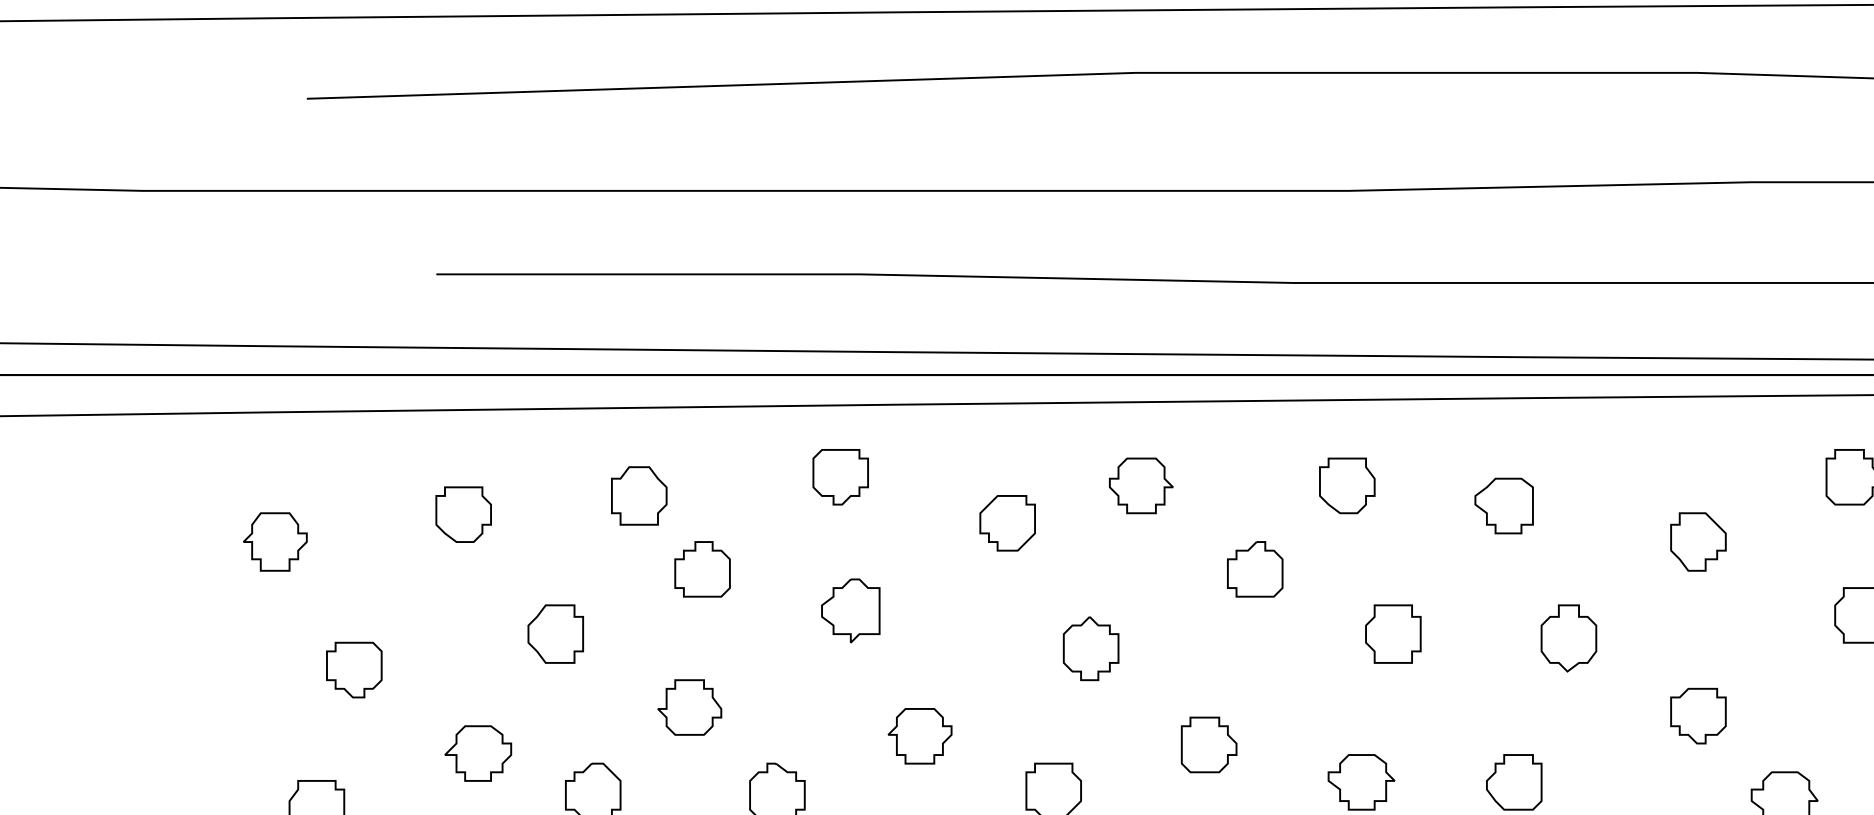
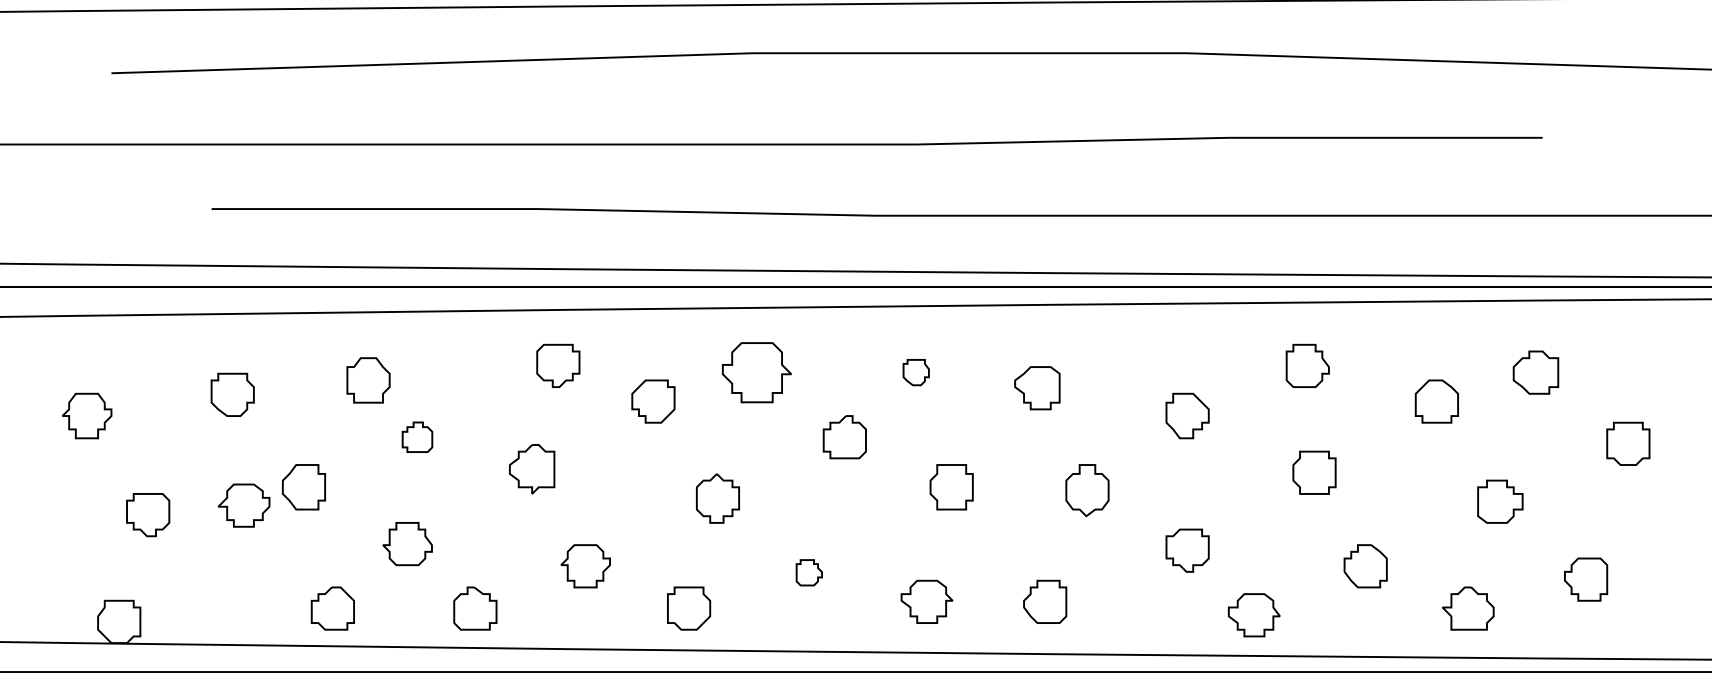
part: (840, 476) -> (558, 365), moved
part: (1140, 485) -> (756, 372), size x1.4
part: (1347, 485) -> (916, 372), size x0.6
part: (702, 569) -> (417, 437), size x0.7
part: (1209, 744) -> (809, 572), size x0.6
part: (477, 753) -> (243, 505), moved

